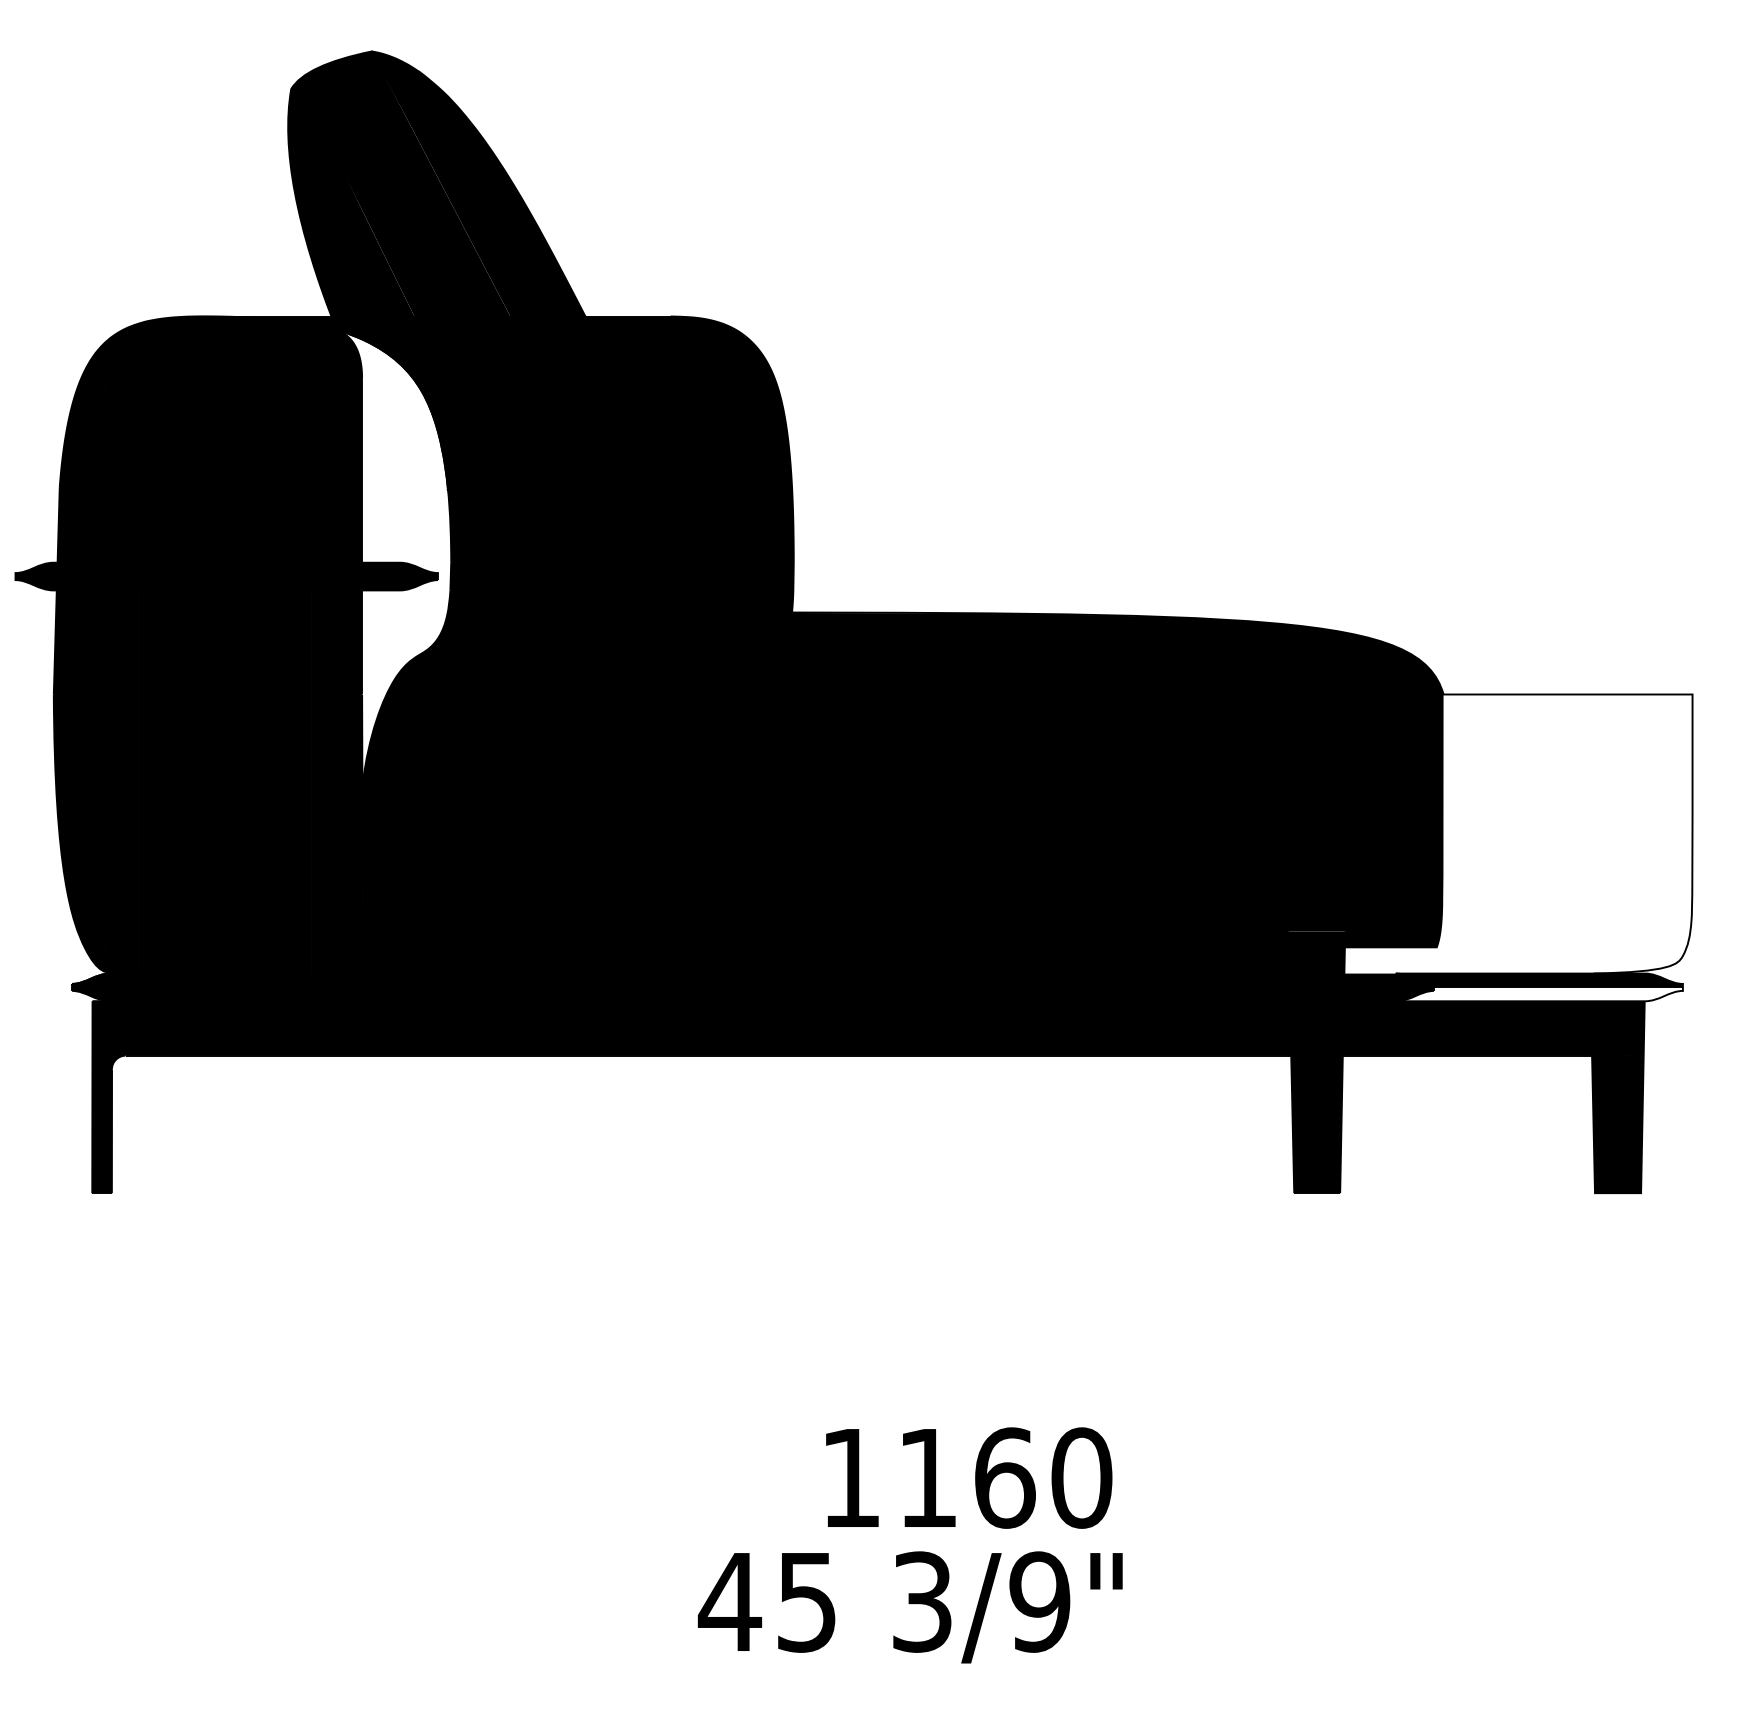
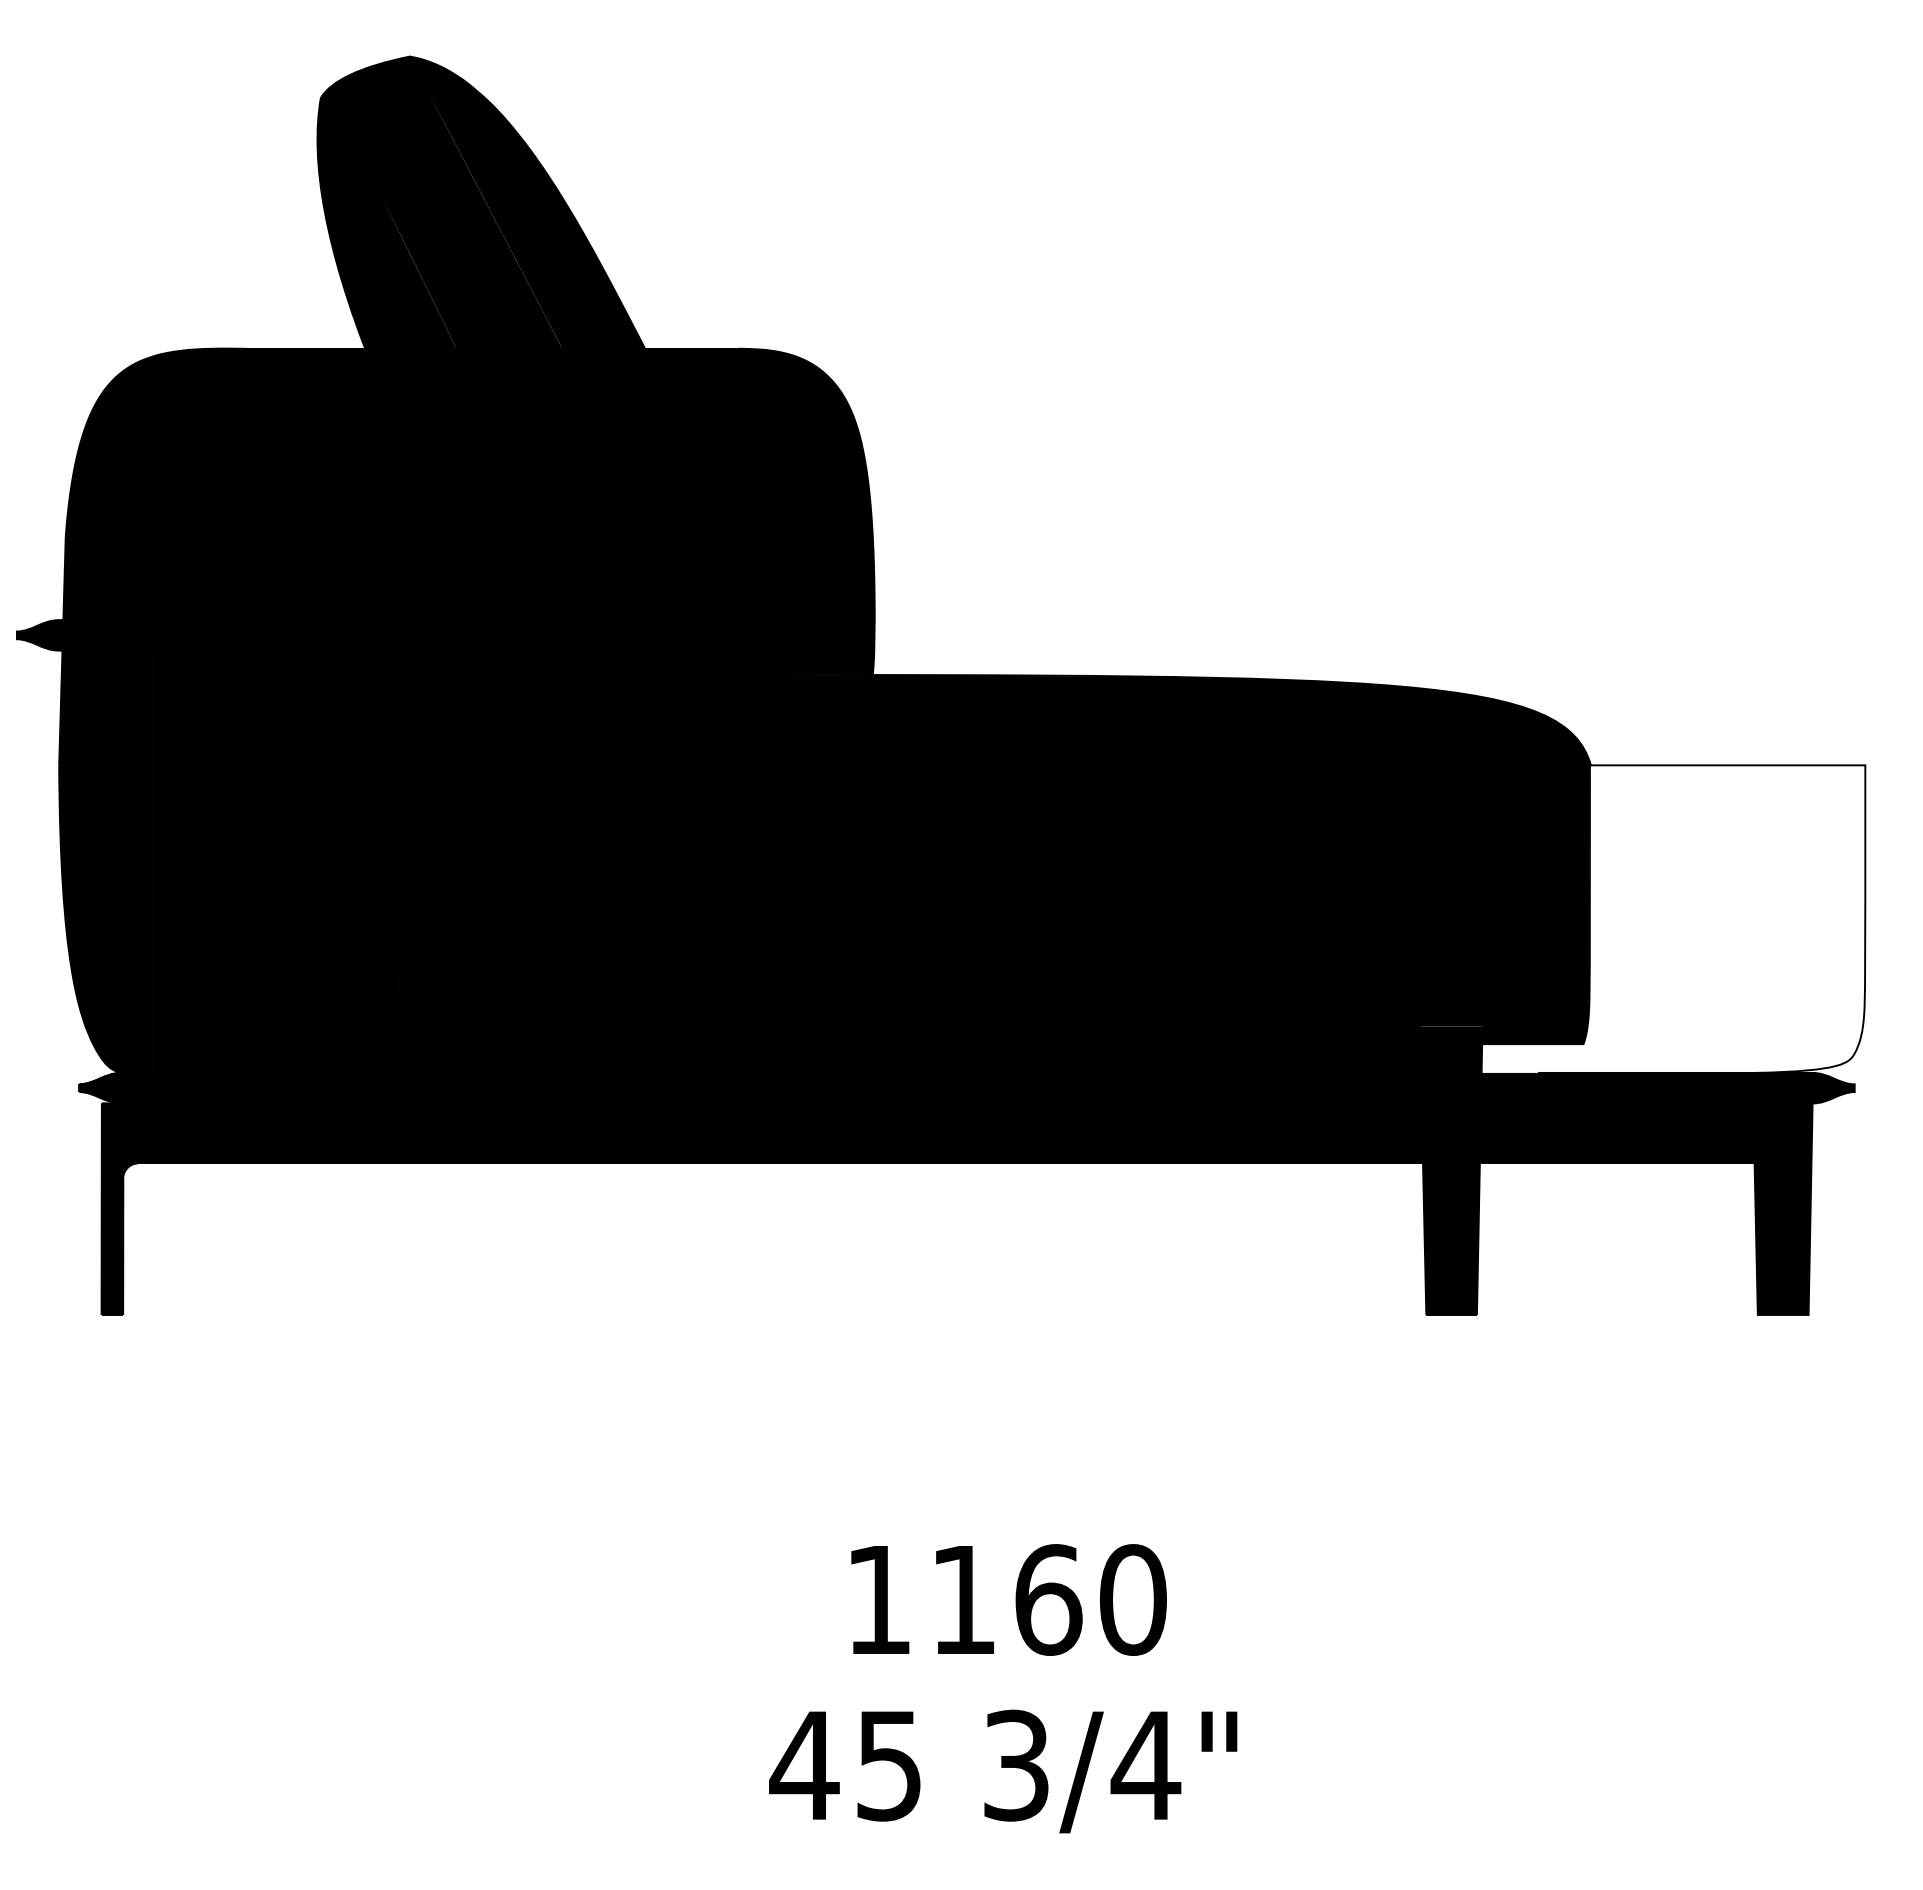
fill: (394, 557) -> (434, 614), added
fill: (1539, 994) -> (1696, 1095), added
text: (968, 1477) -> (1008, 1599), moved
text: (1039, 1601) -> (1145, 1765), 3/9" -> 3/4"

